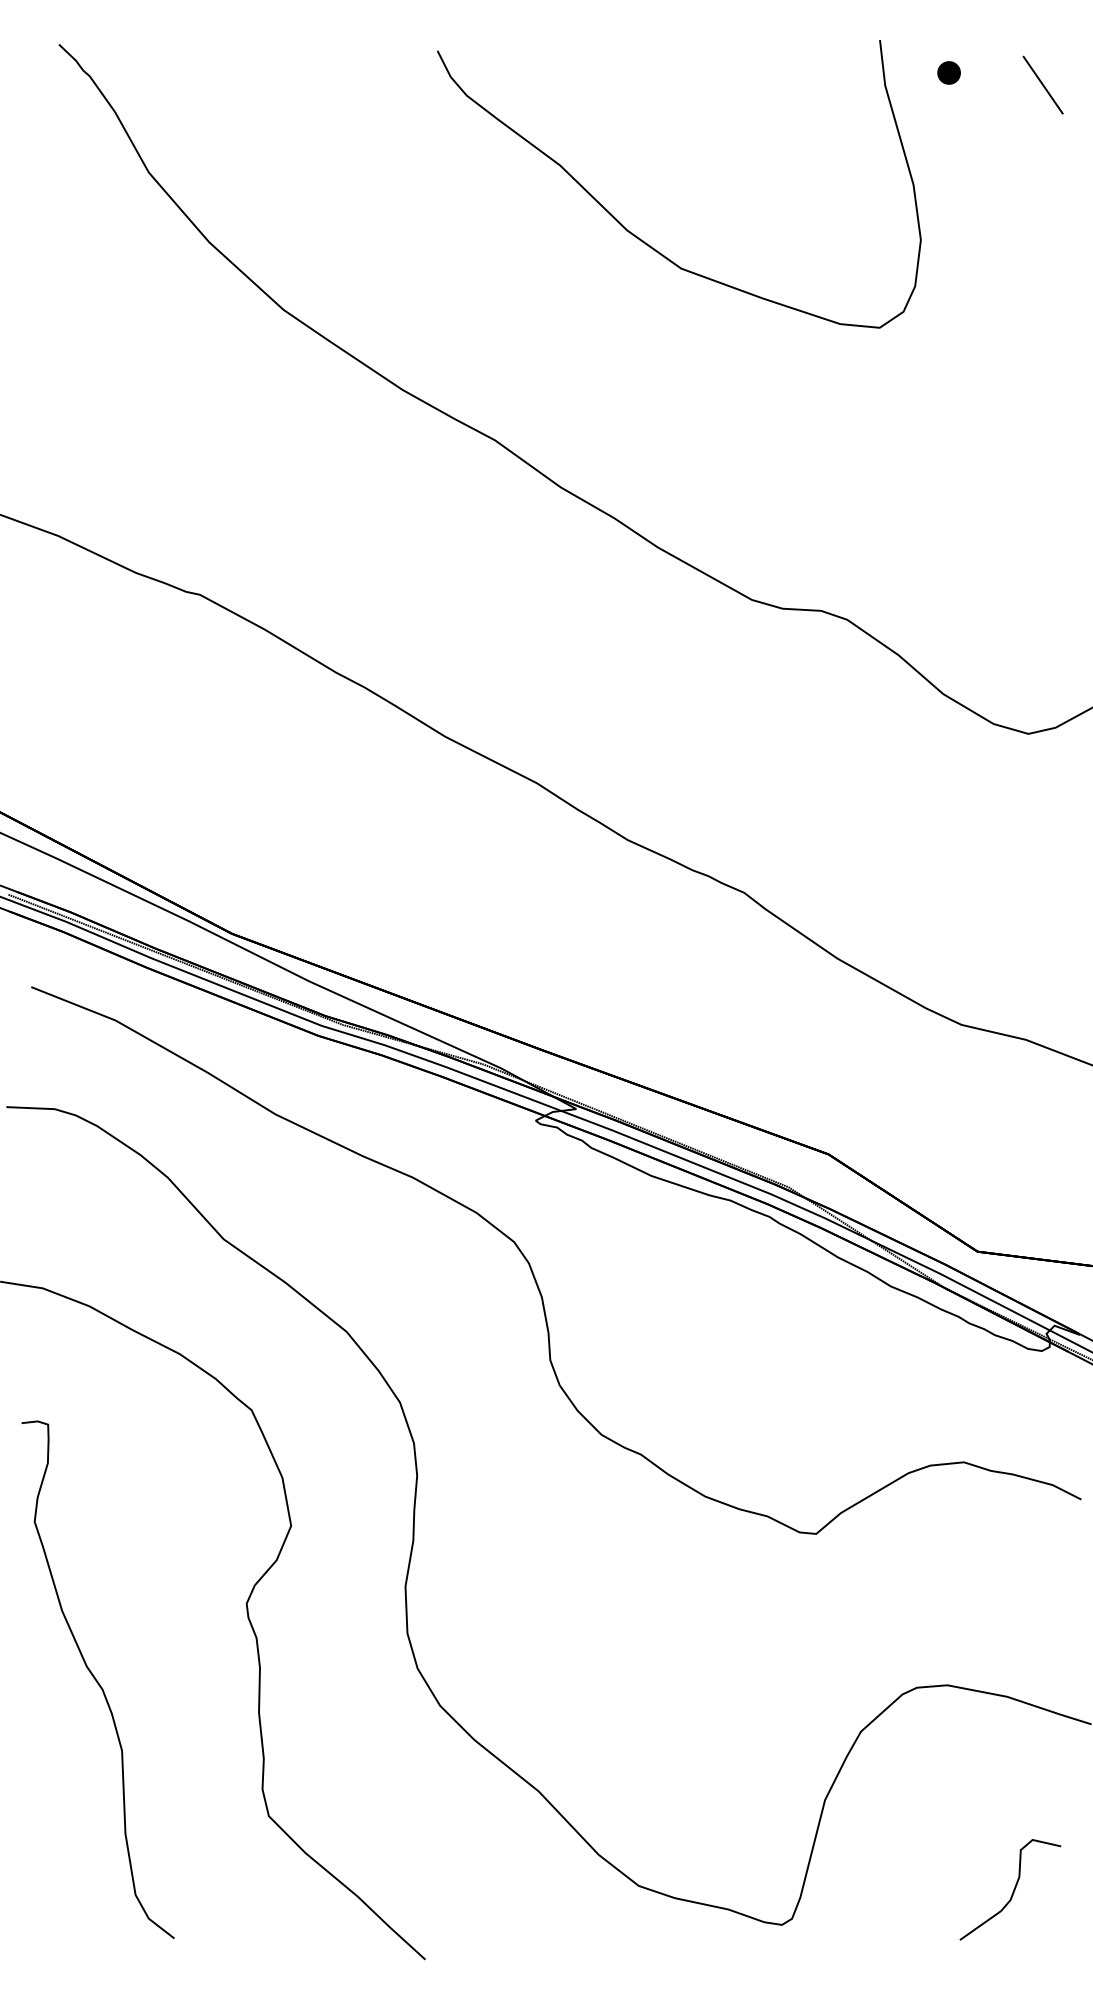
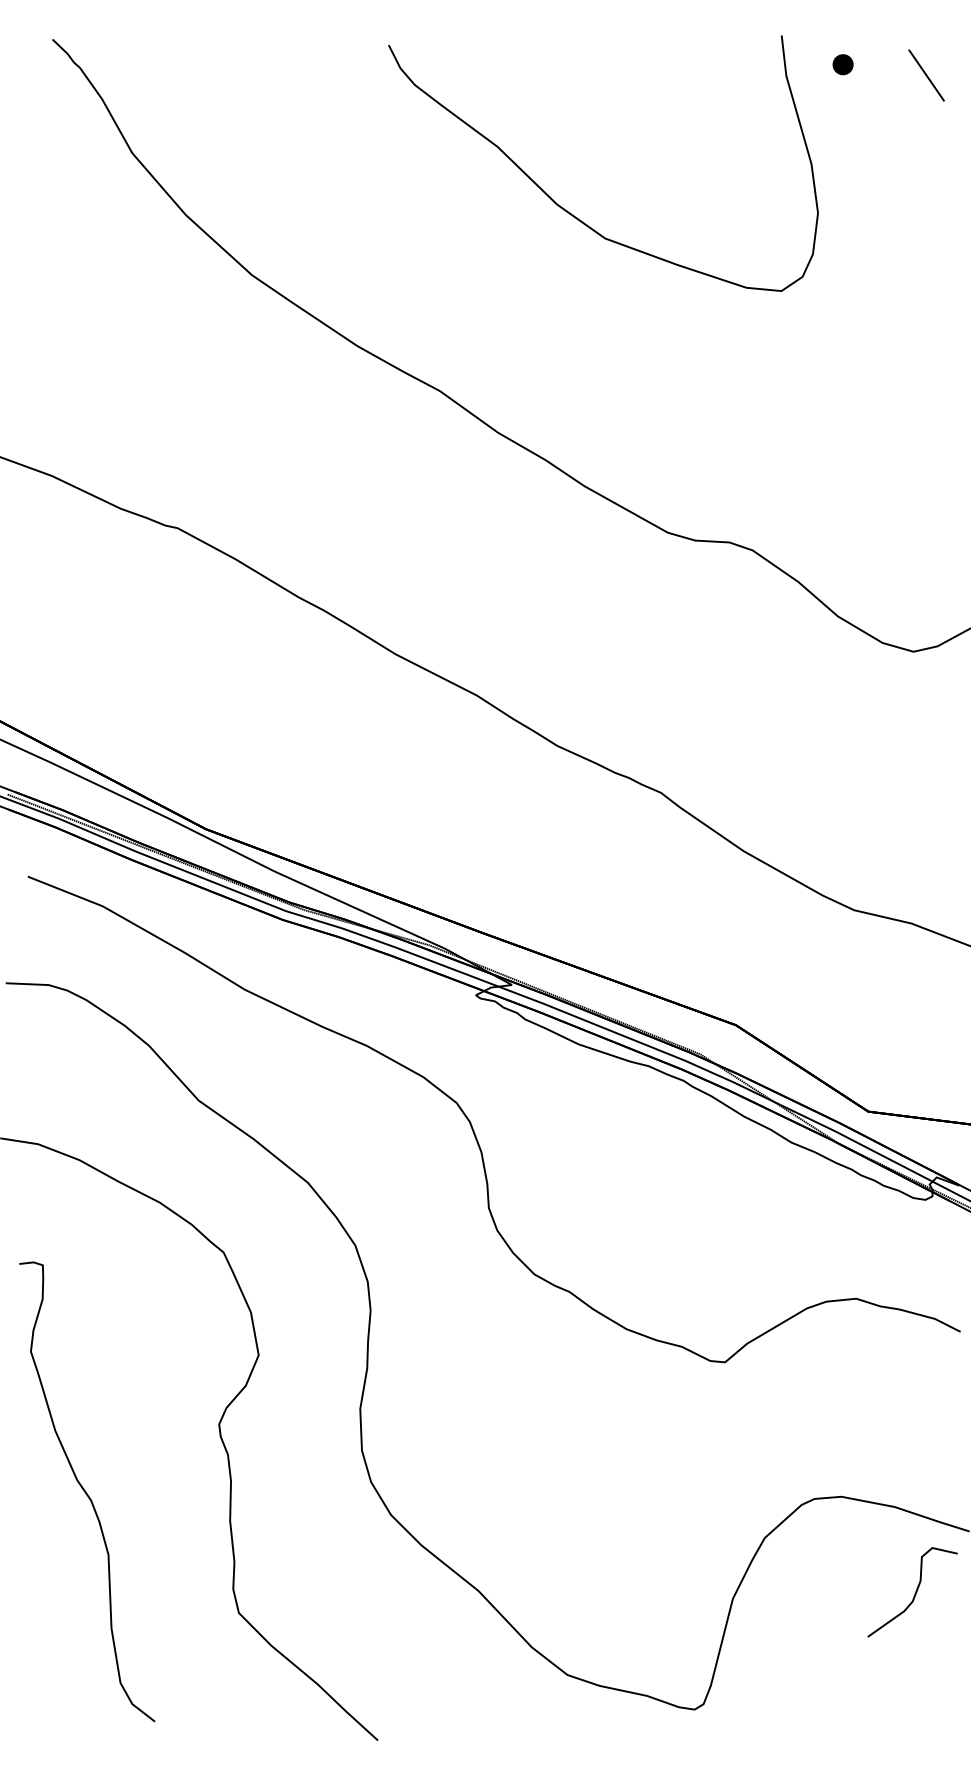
curve: (1012, 1891) -> (914, 1593), moved

